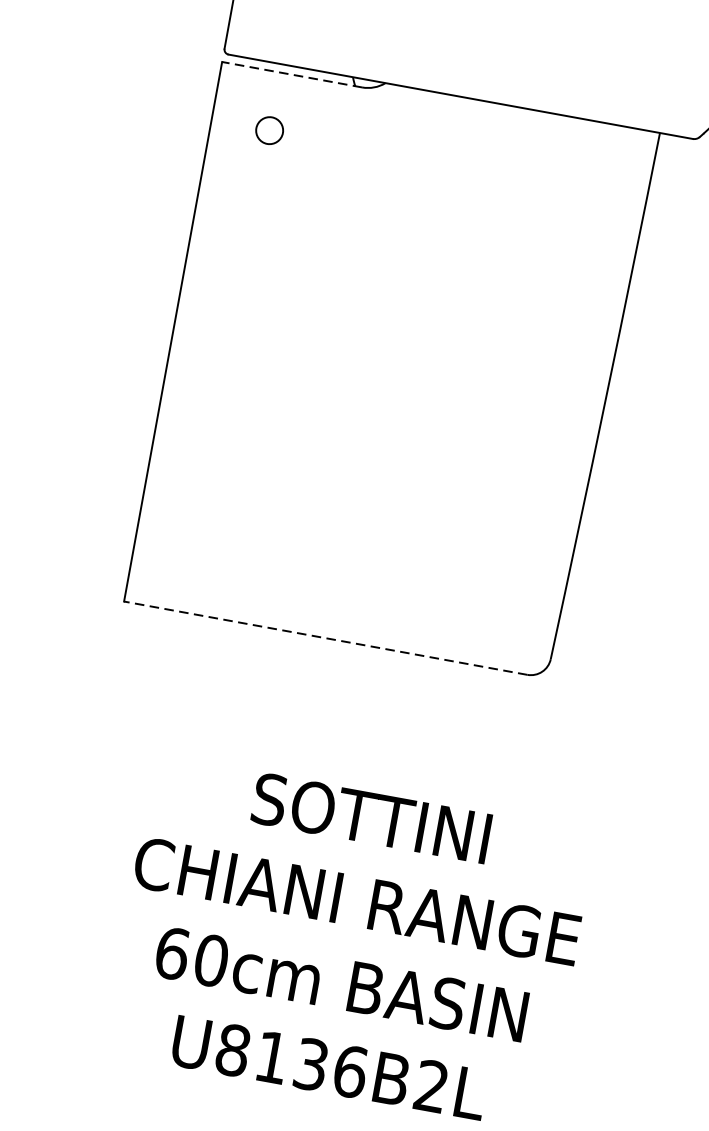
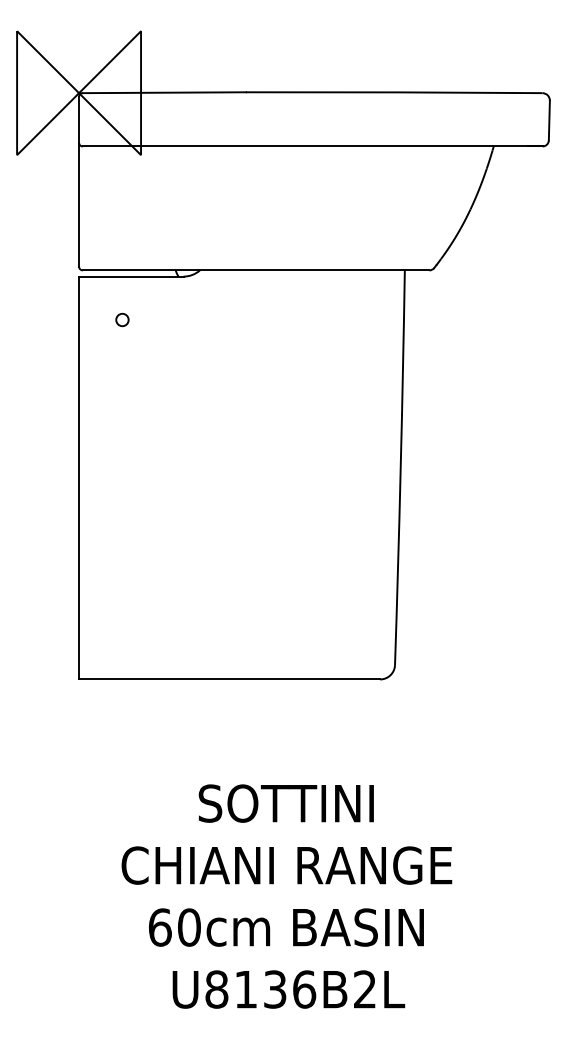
line: (291, 74) -> (130, 276), dashed -> solid
circle: (269, 130) -> (122, 319), size x0.62
line: (325, 638) -> (229, 679), dashed -> solid

